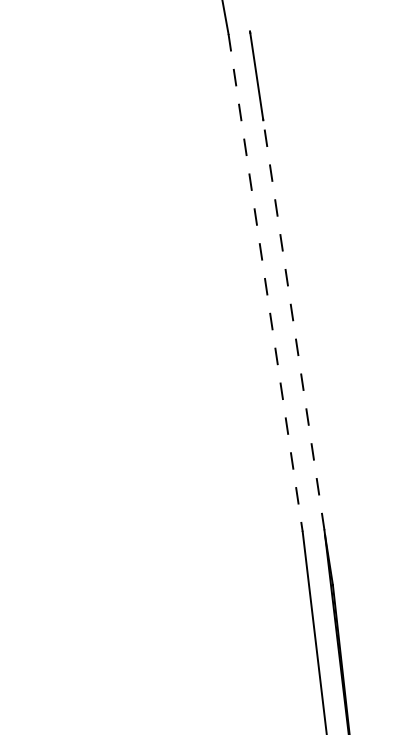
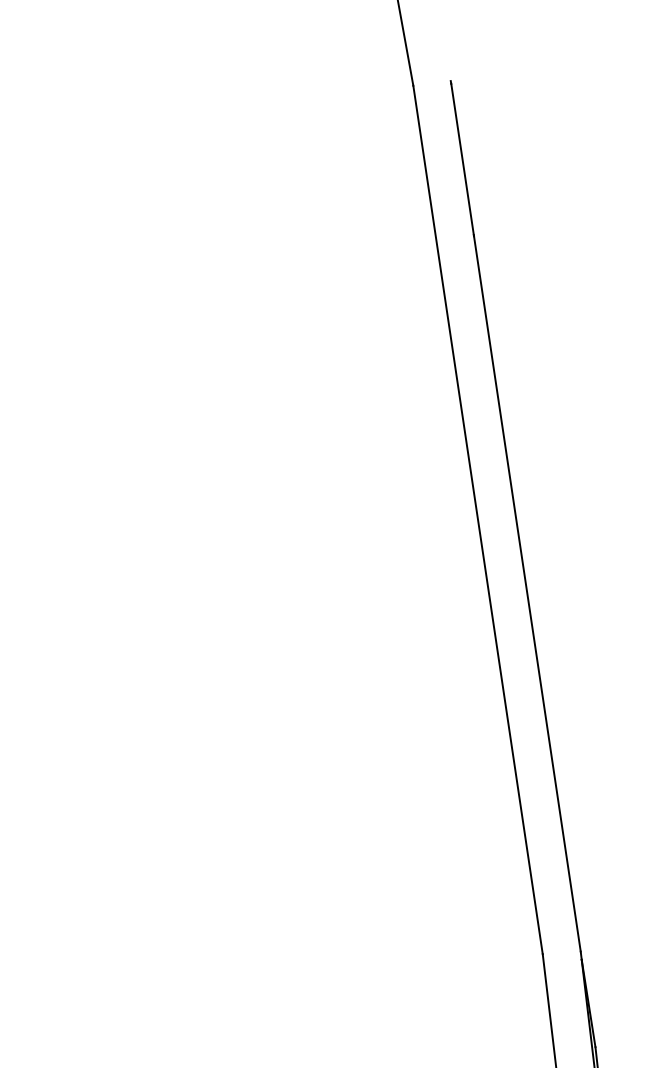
line: (265, 282) -> (477, 519), dashed -> solid
line: (293, 324) -> (526, 592), dashed -> solid

